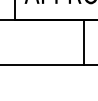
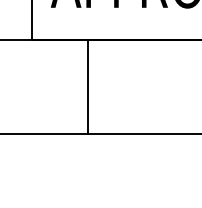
line: (83, 41) -> (87, 85), moved

